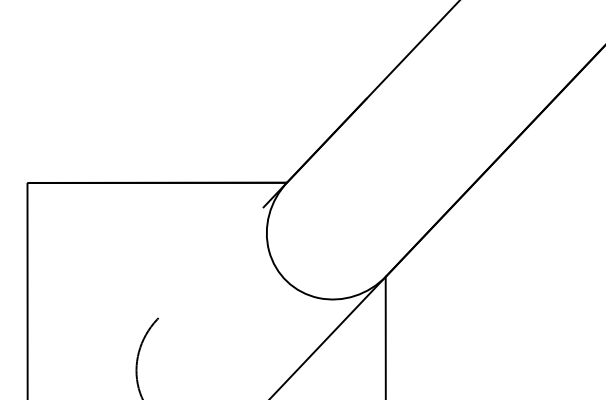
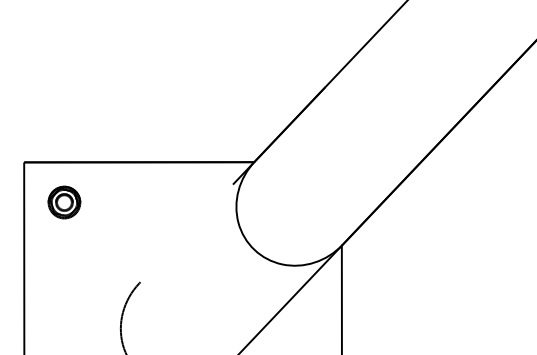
part: (72, 228) -> (64, 202), added

